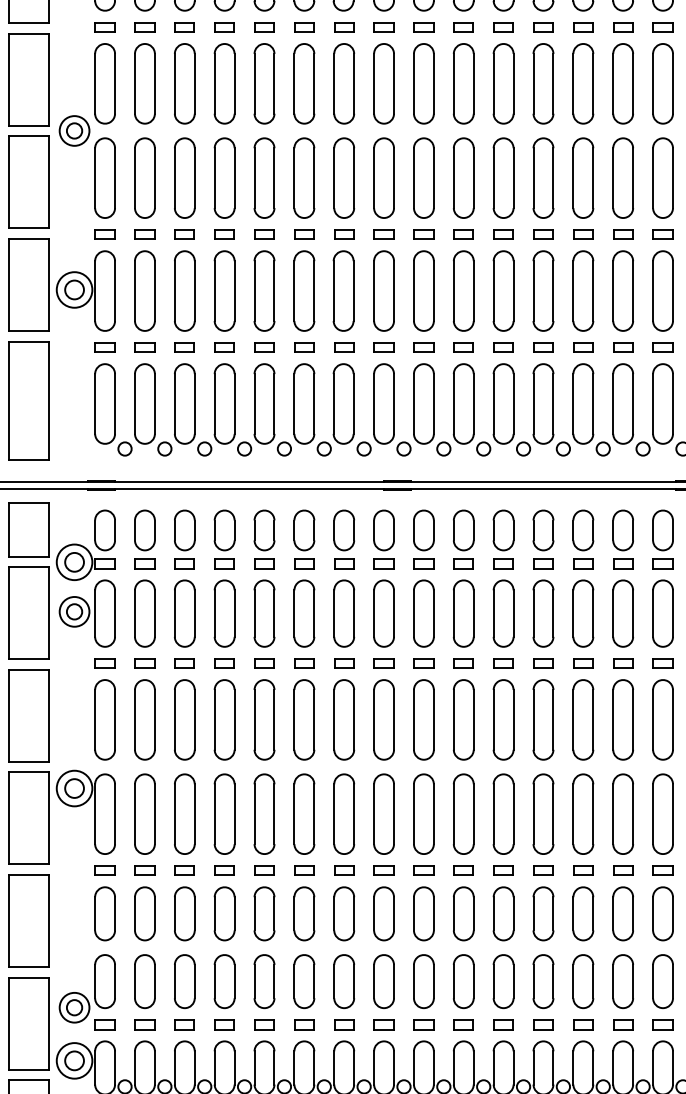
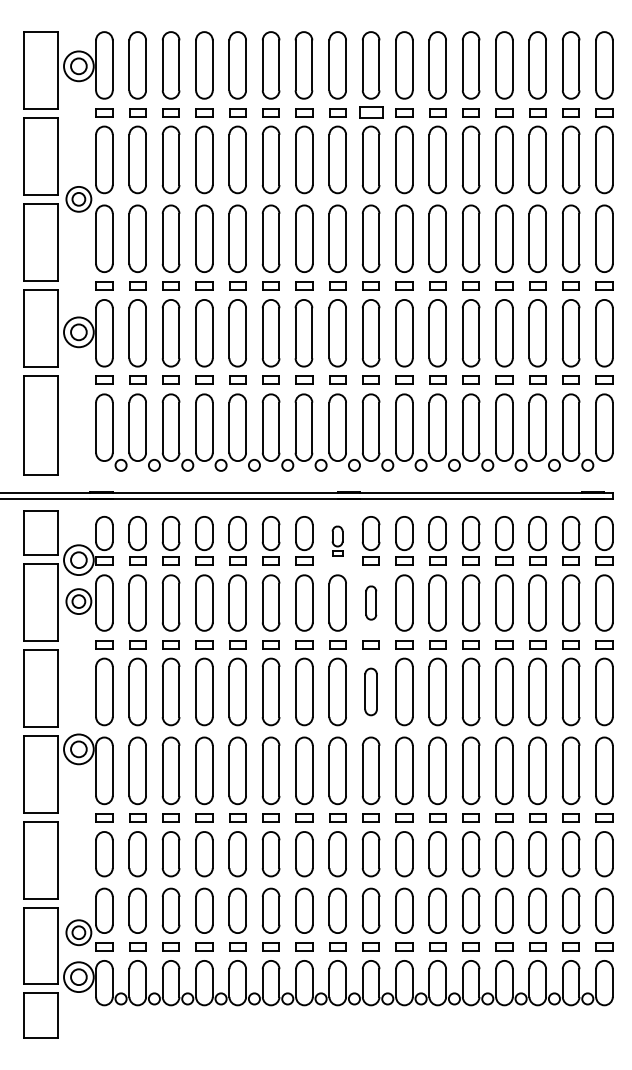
part: (423, 27) -> (370, 112), size x1.4
part: (383, 538) -> (337, 540), size x0.6
part: (424, 612) -> (371, 602), size x0.6
part: (423, 719) -> (370, 691), size x0.7

